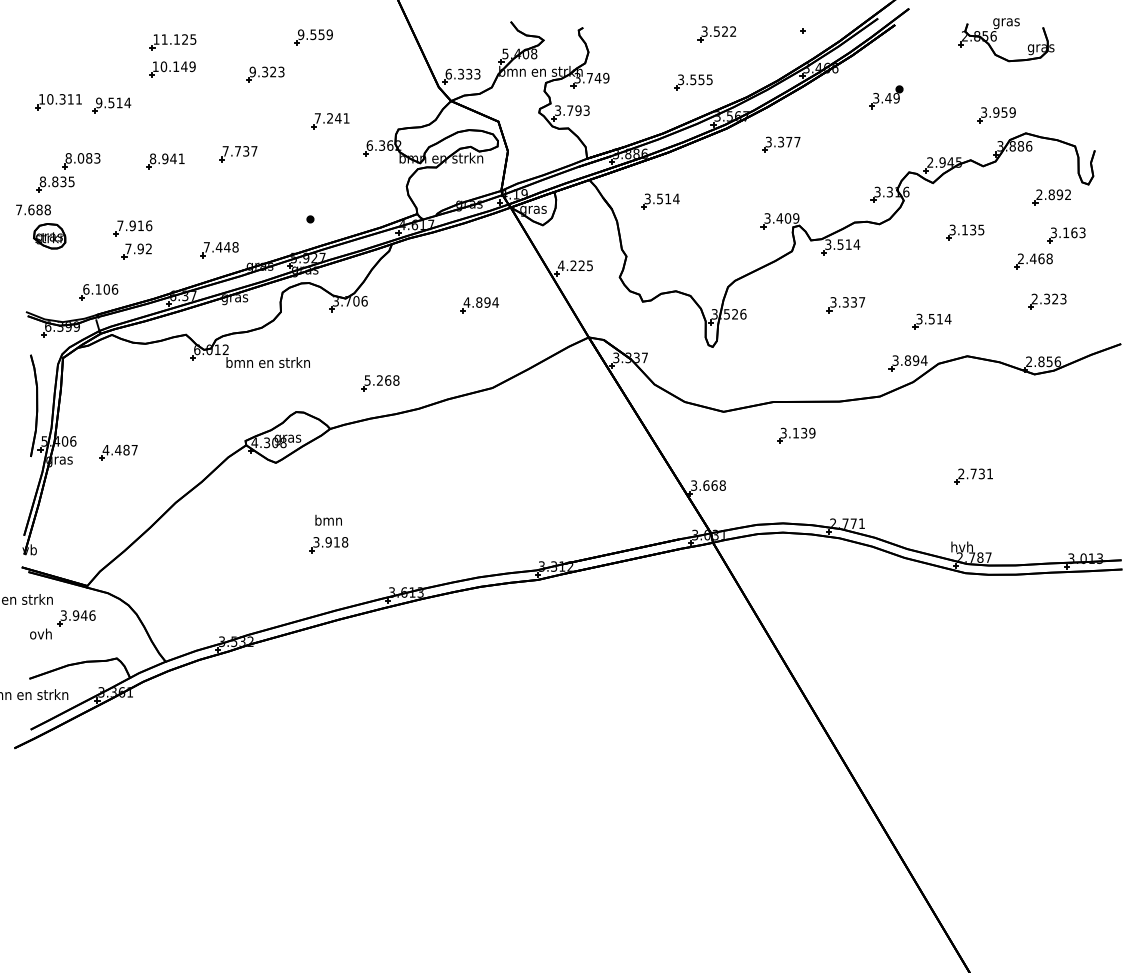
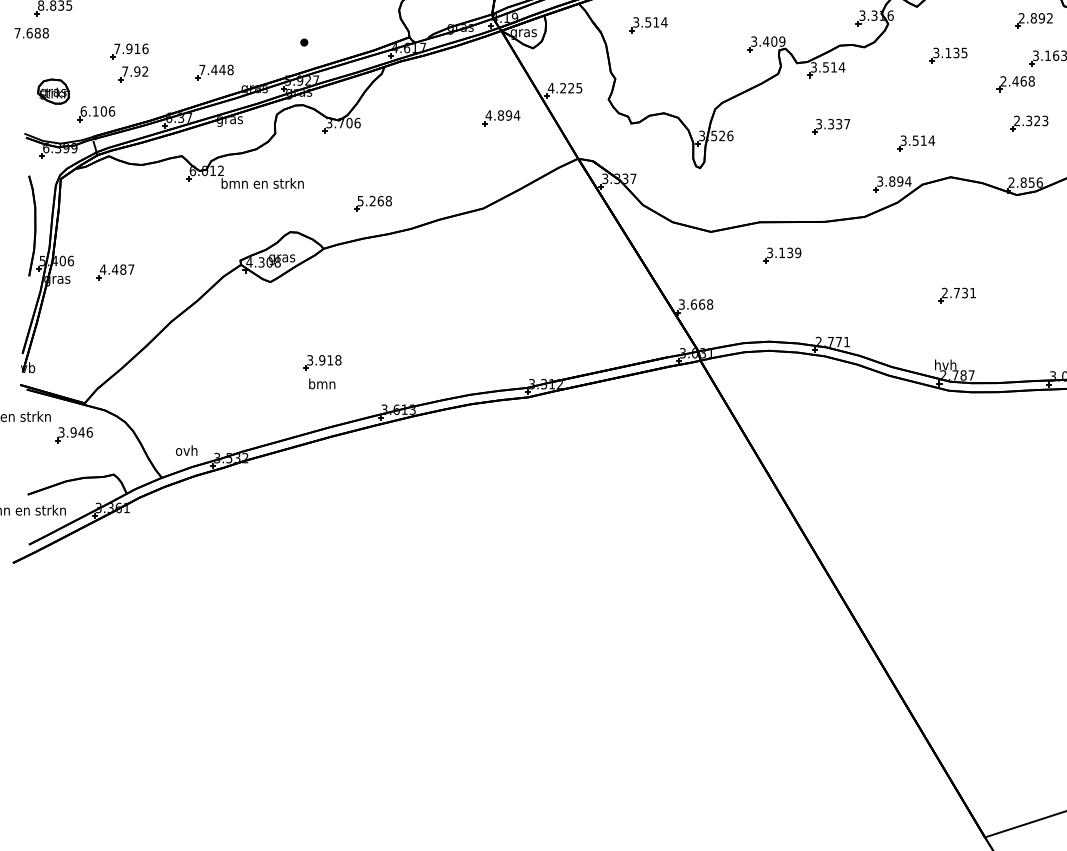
part: (49, 236) -> (53, 91), moved
part: (479, 305) -> (501, 118), moved
text: (328, 519) -> (322, 383), moved
text: (40, 633) -> (186, 450), moved

